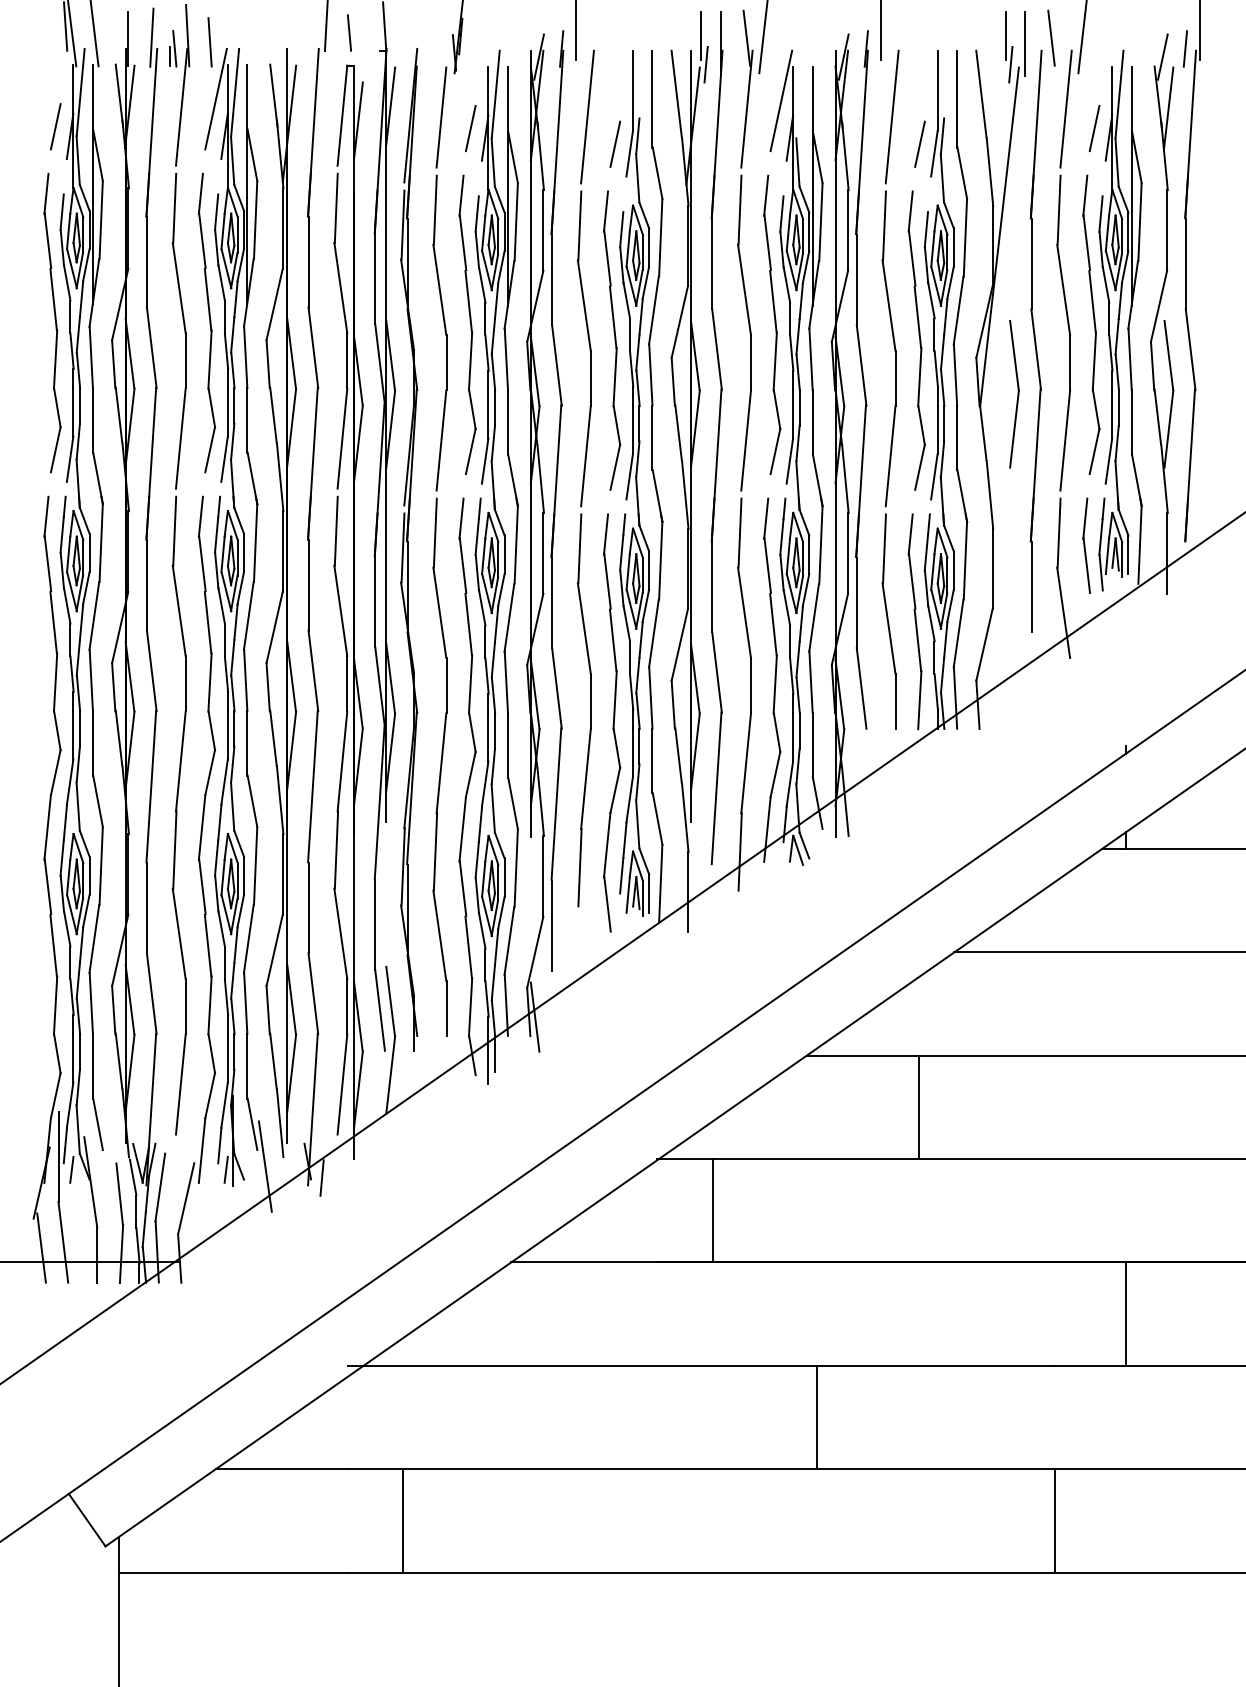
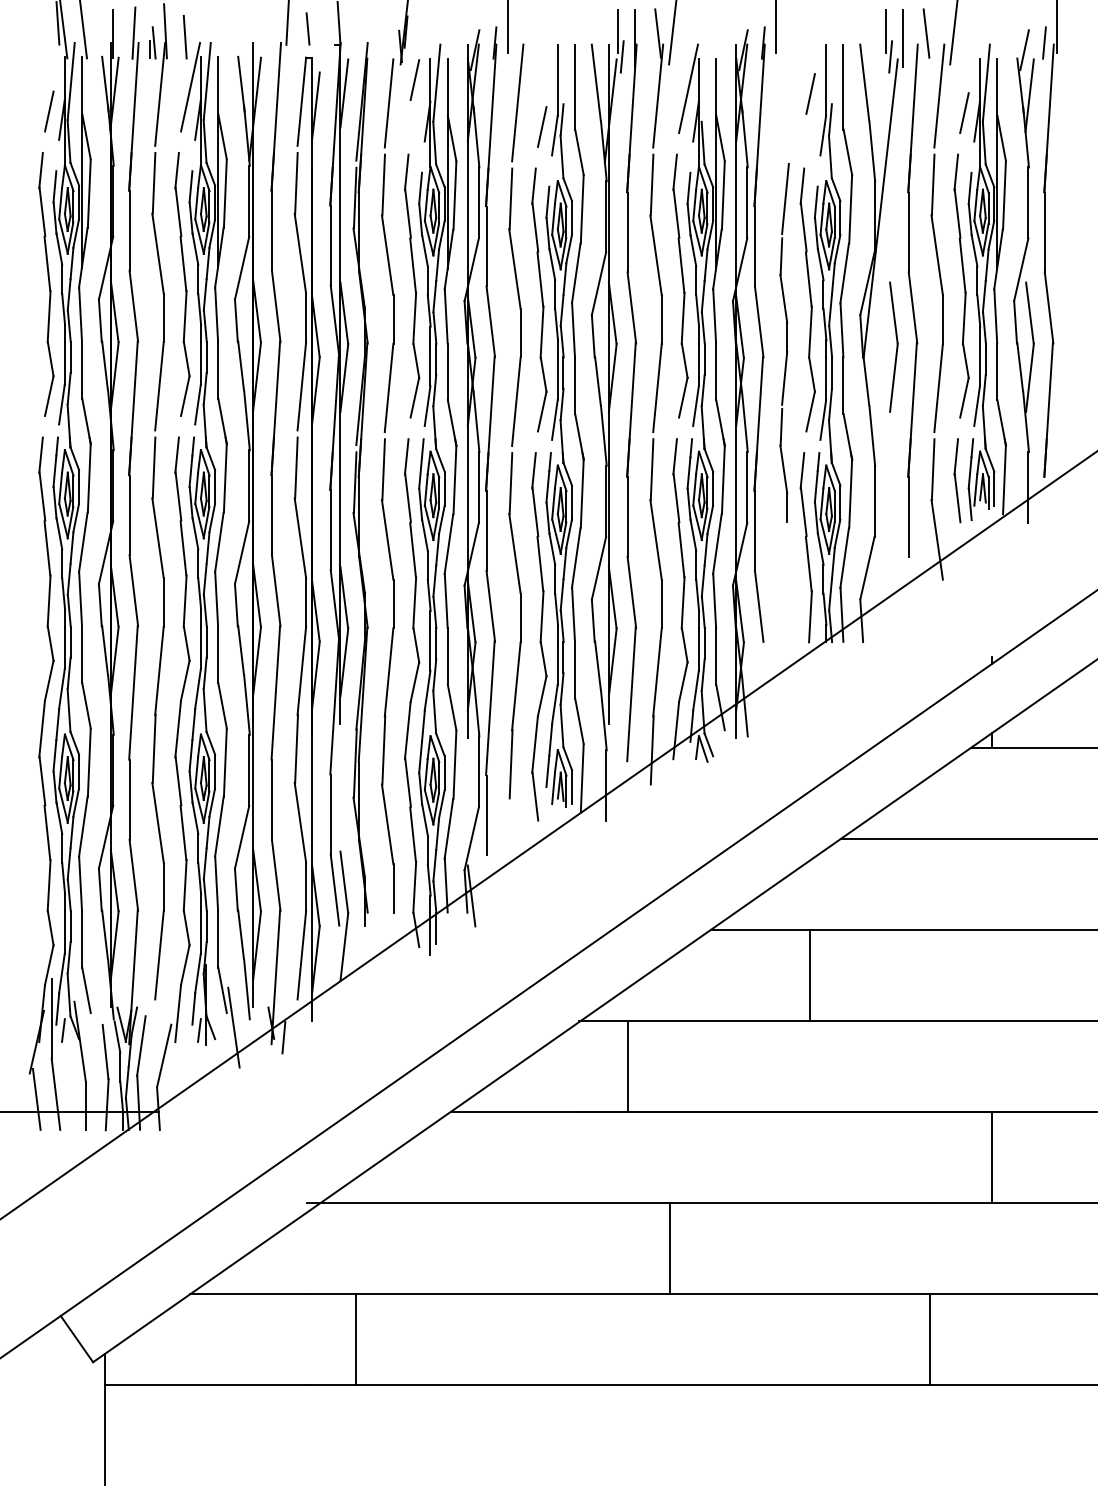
line: (470, 127) -> (414, 79), moved
line: (919, 143) -> (810, 93), moved
part: (890, 388) -> (784, 342), size x0.6
line: (816, 1417) -> (669, 1248), moved

